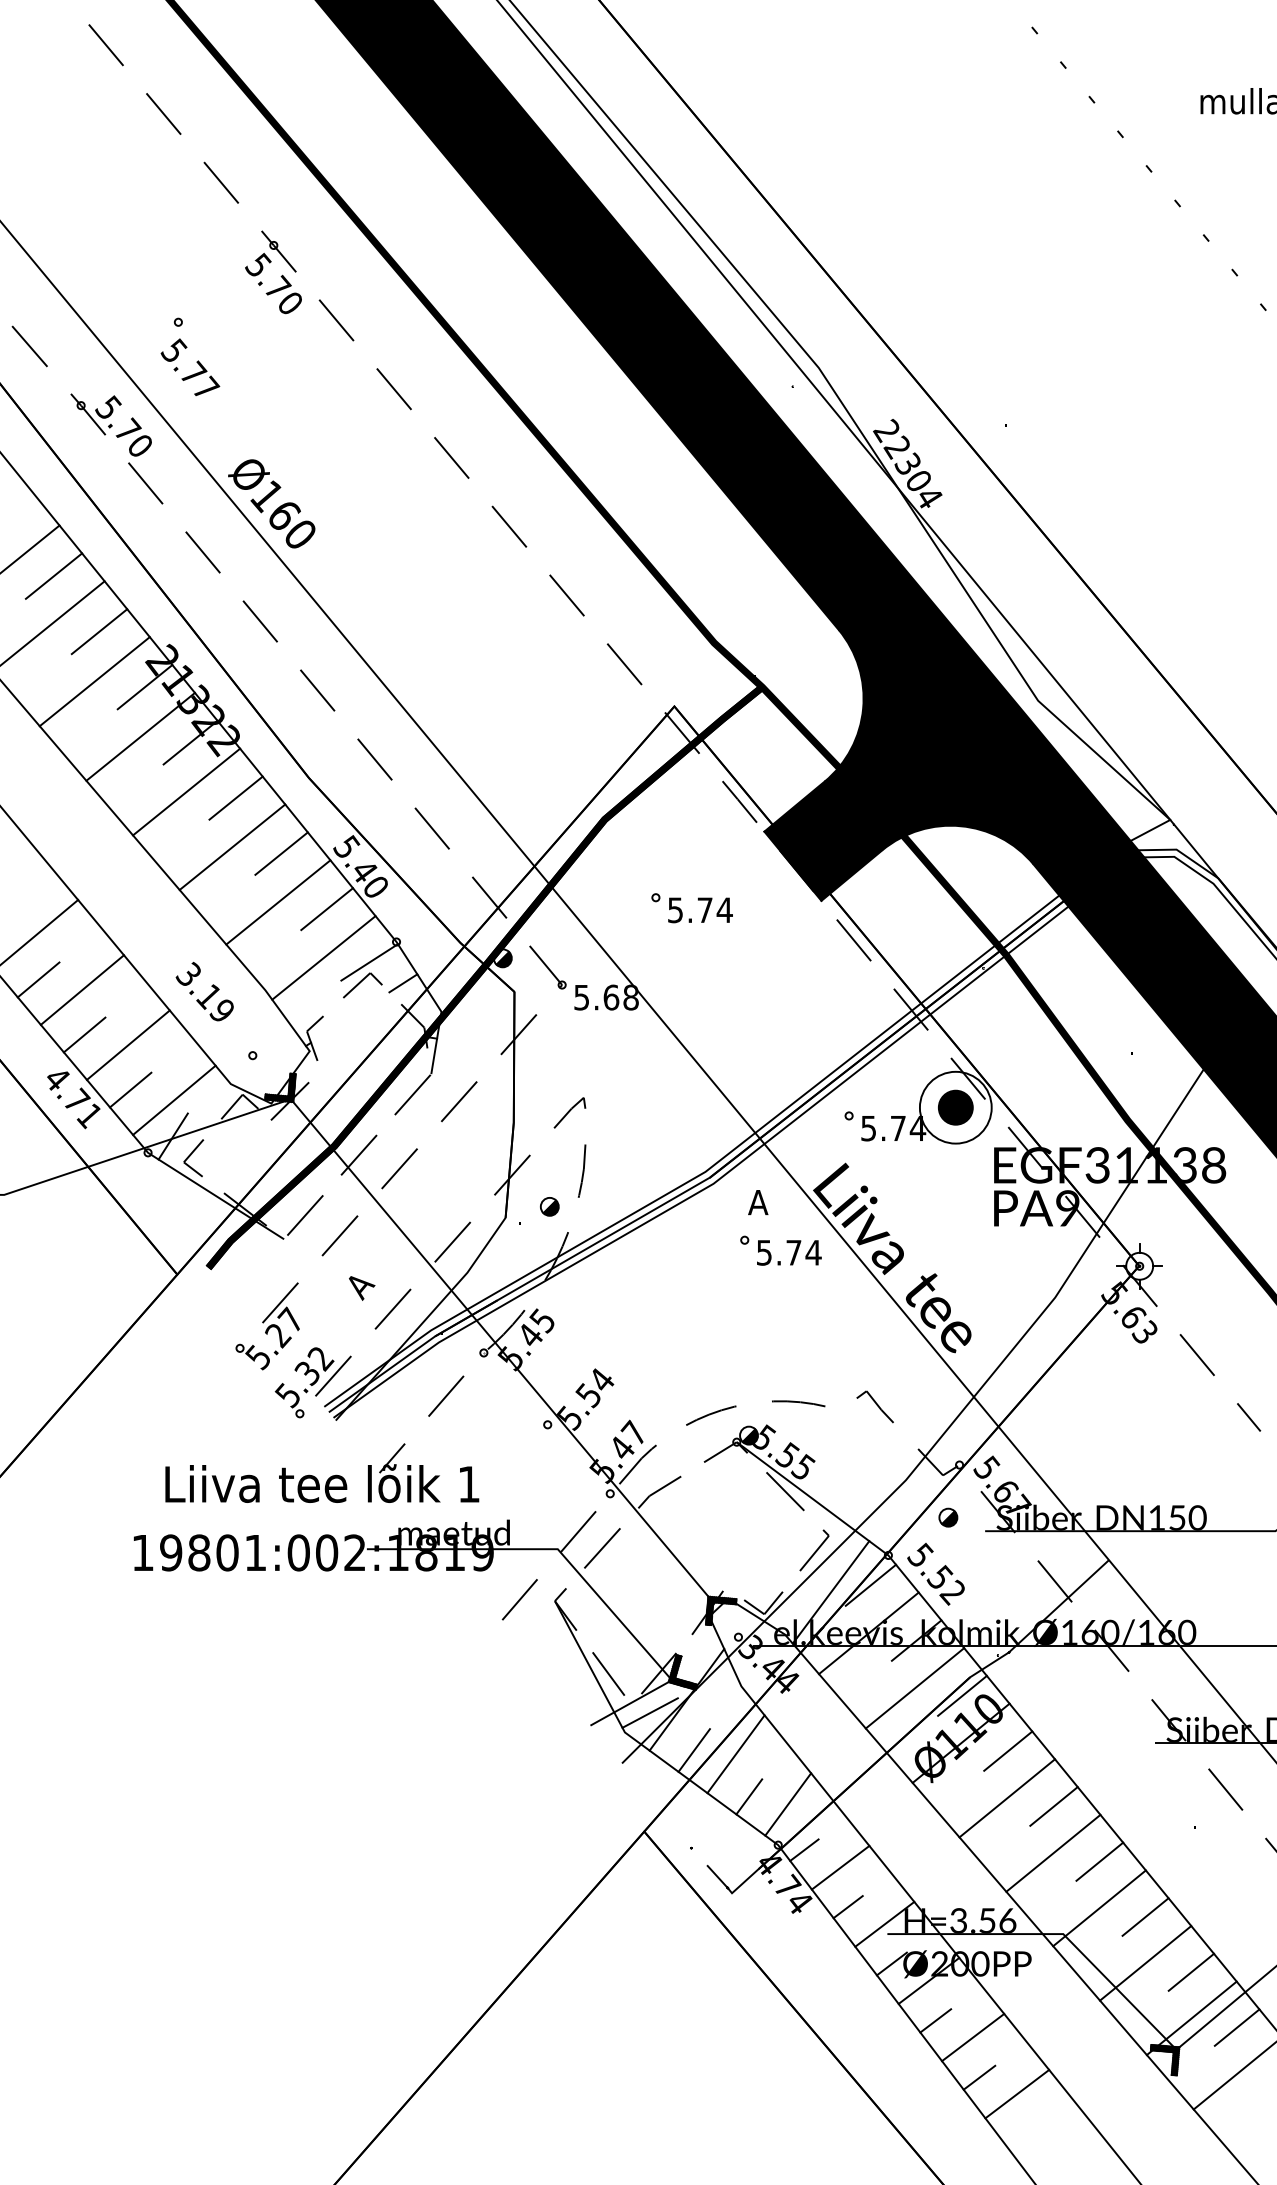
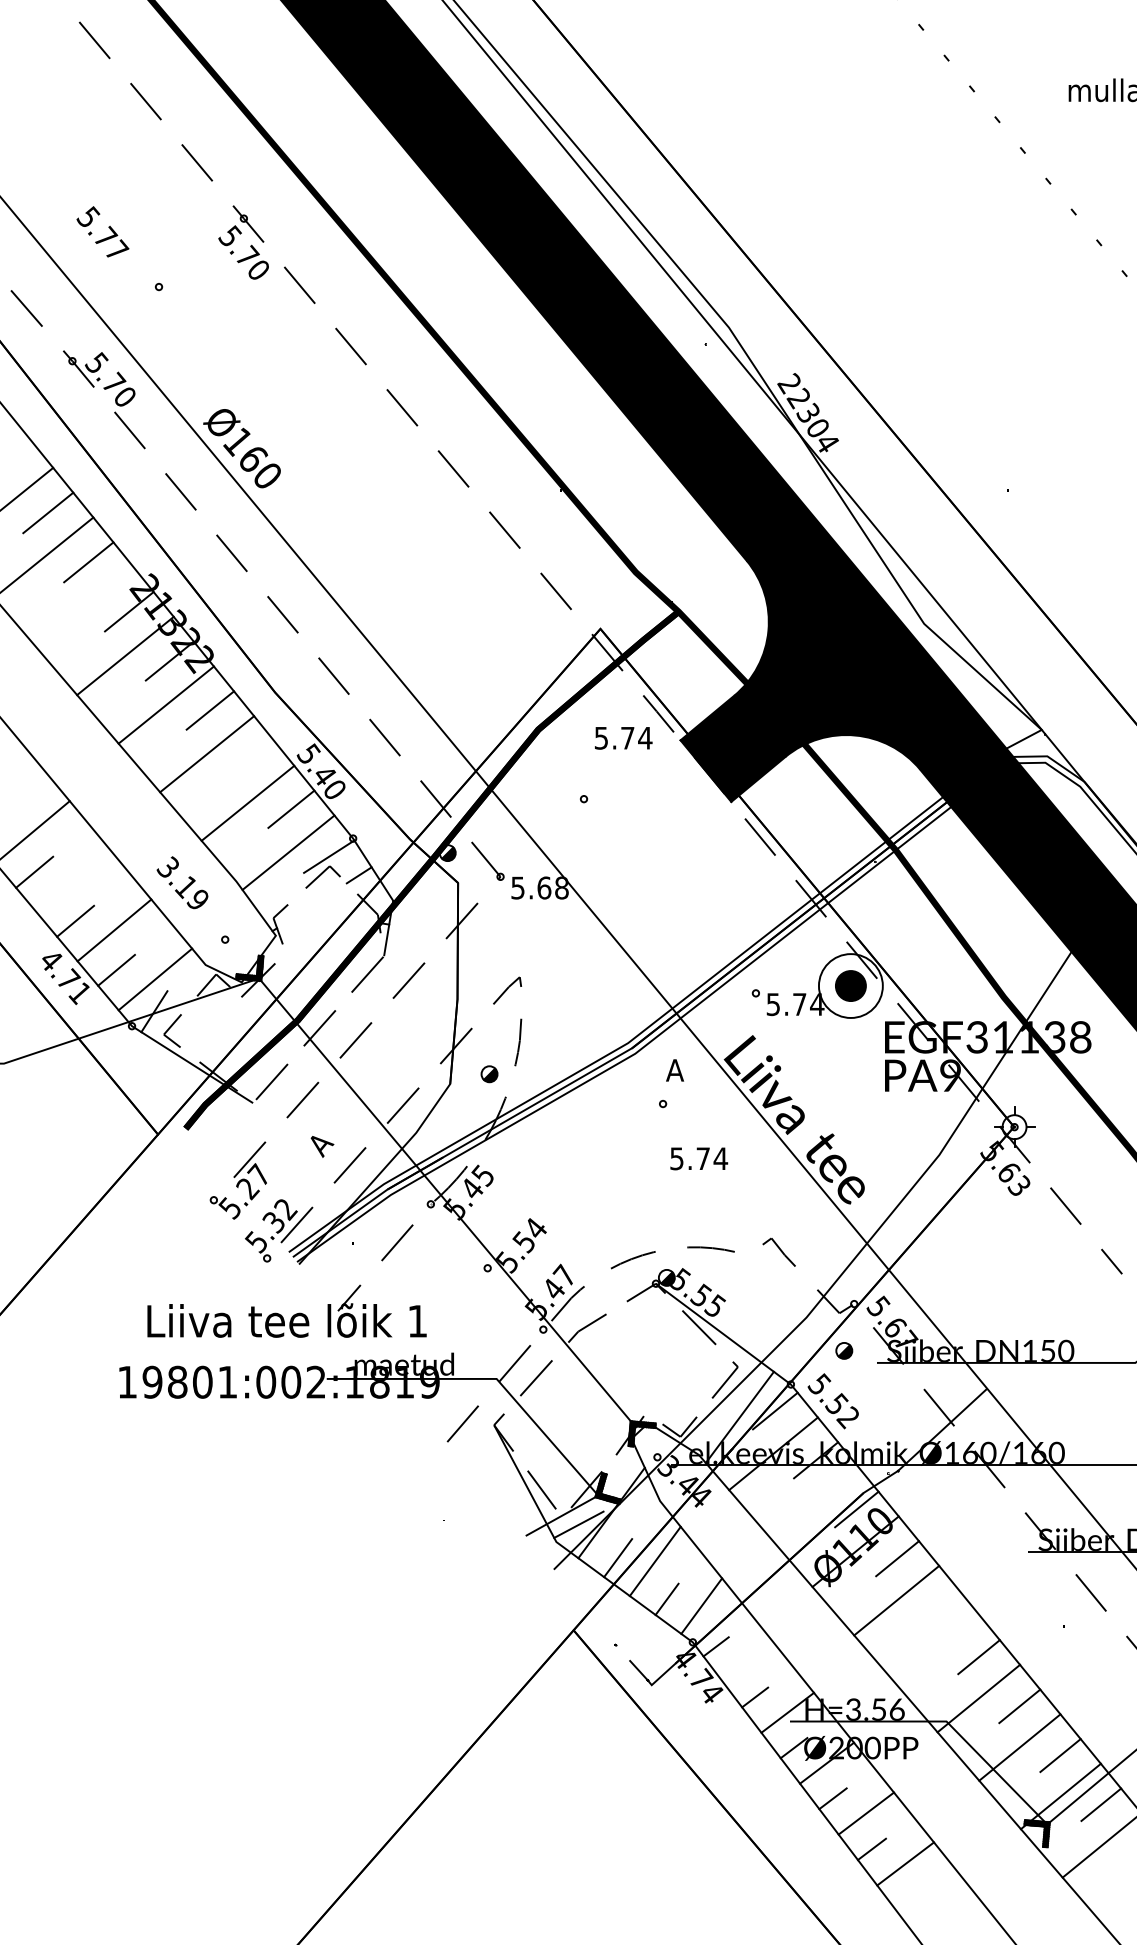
text: (190, 366) -> (103, 231), moved
line: (94, 681) -> (84, 606), removed
line: (281, 853) -> (250, 759), removed
text: (700, 910) -> (623, 738), moved
line: (81, 989) -> (72, 880), removed
text: (789, 1252) -> (699, 1158), moved
line: (914, 1688) -> (814, 1502), removed
line: (1053, 1806) -> (937, 1607), removed
line: (1053, 1852) -> (937, 1648), removed
line: (840, 1867) -> (748, 1662), removed

